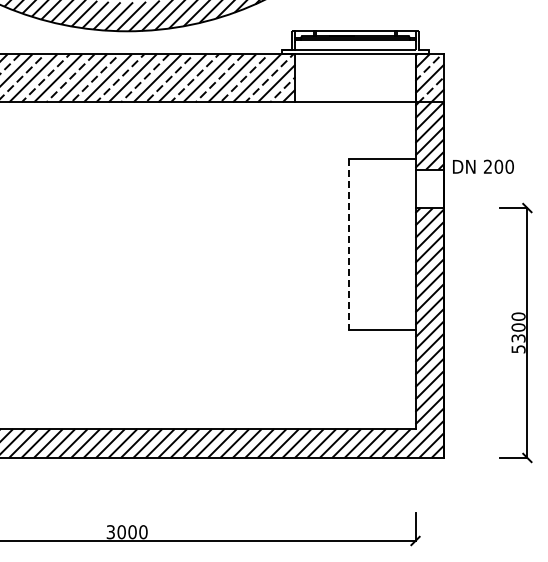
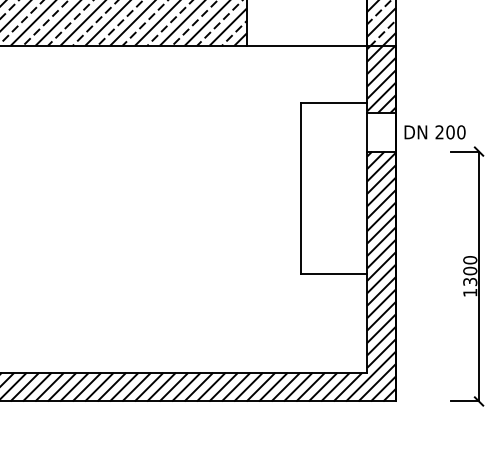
text: (483, 166) -> (435, 132), moved
line: (348, 244) -> (300, 188), dashed -> solid
text: (518, 349) -> (470, 293), 5300 -> 1300

